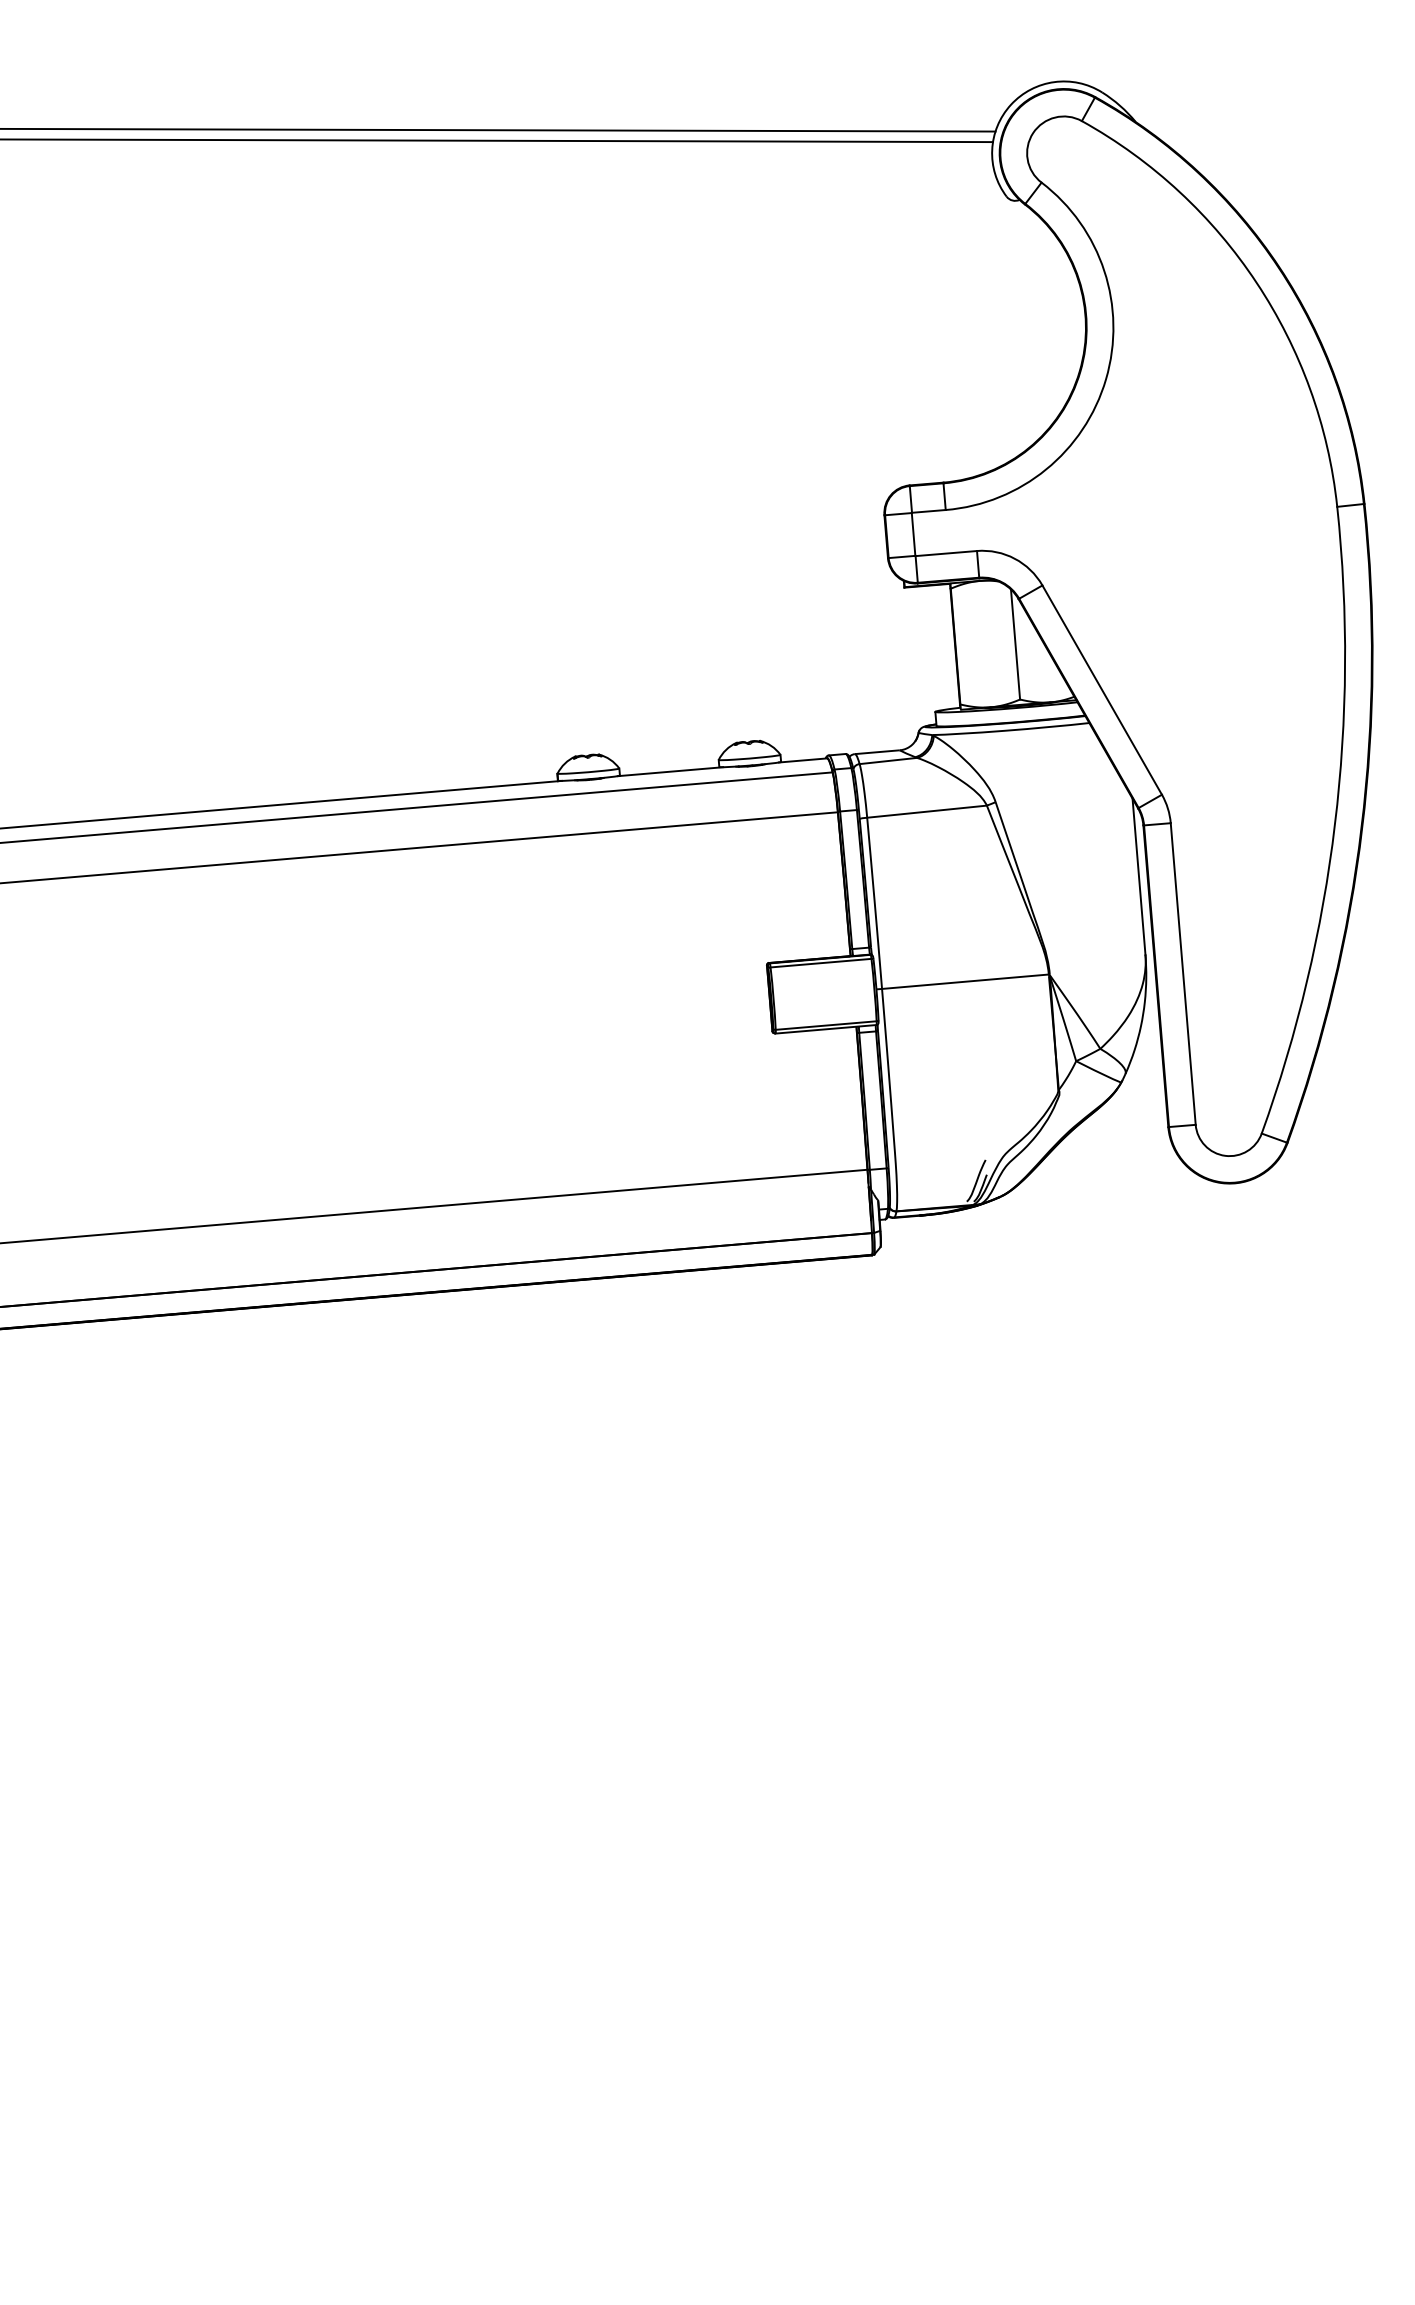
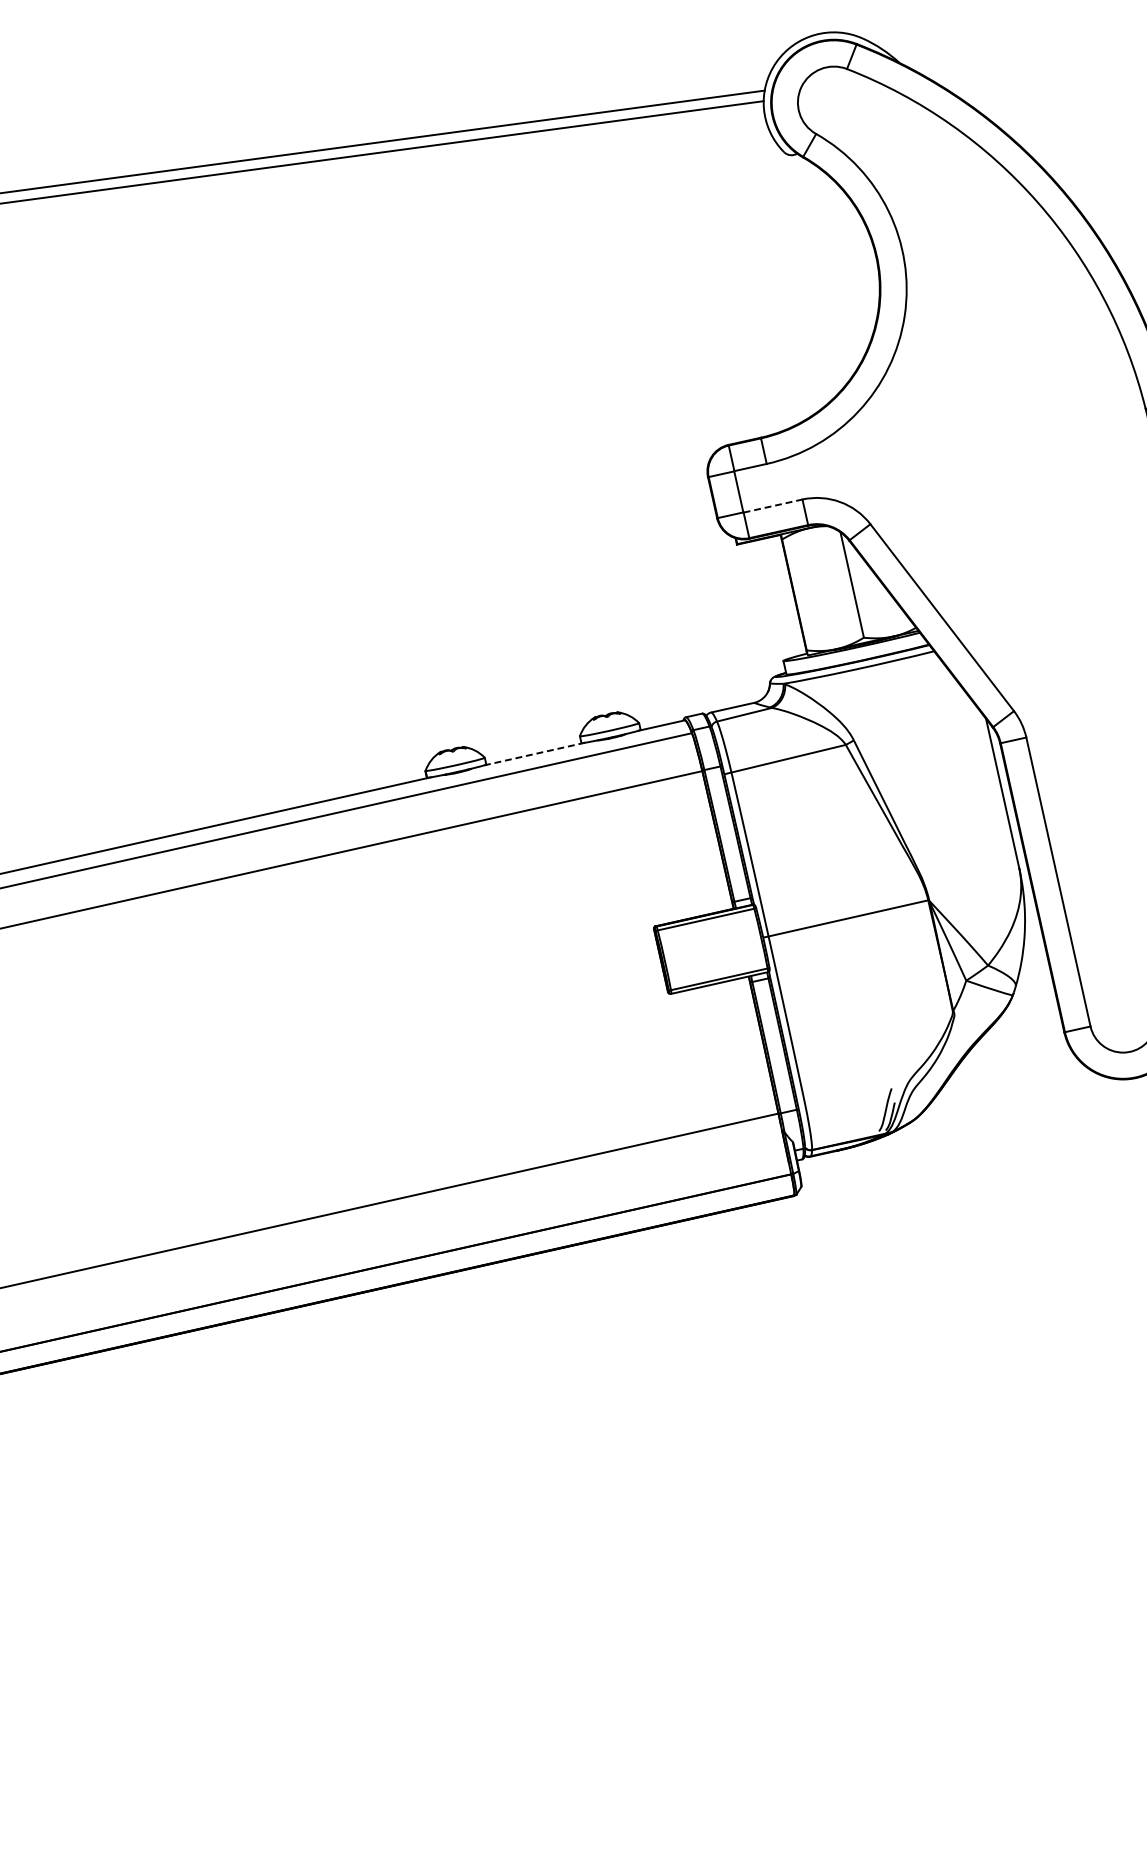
line: (946, 553) -> (773, 505), solid -> dashed
line: (670, 771) -> (534, 753), solid -> dashed

